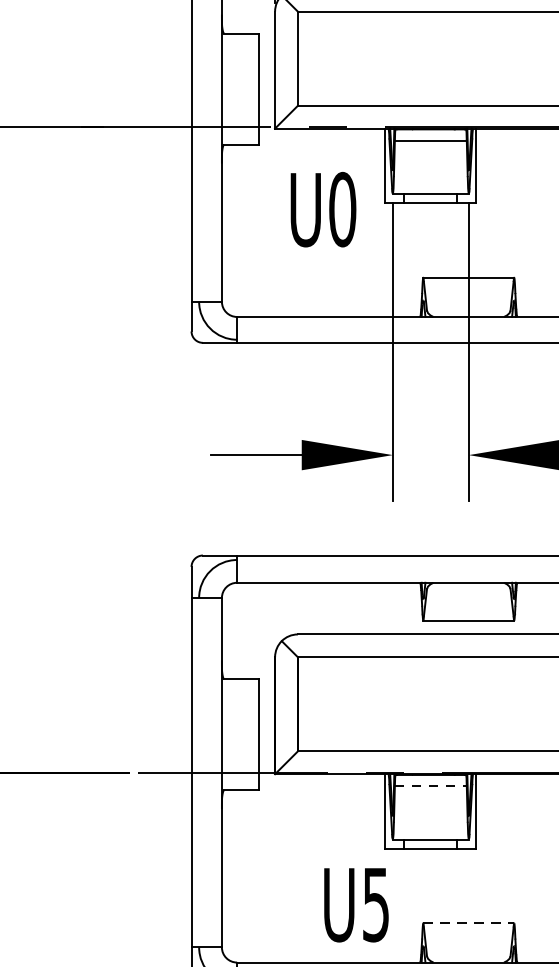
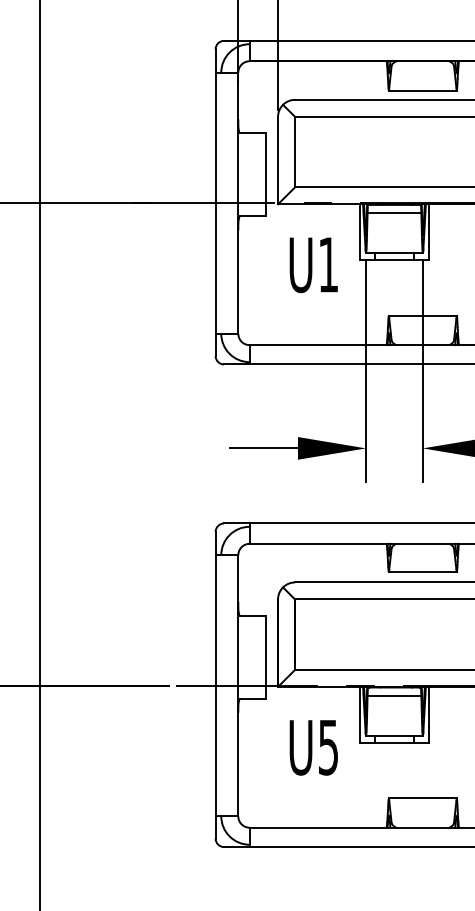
text: (342, 209) -> (328, 264), U0 -> U1
line: (430, 785) -> (394, 695), dashed -> solid
text: (355, 904) -> (313, 747), moved
line: (468, 923) -> (422, 798), dashed -> solid

